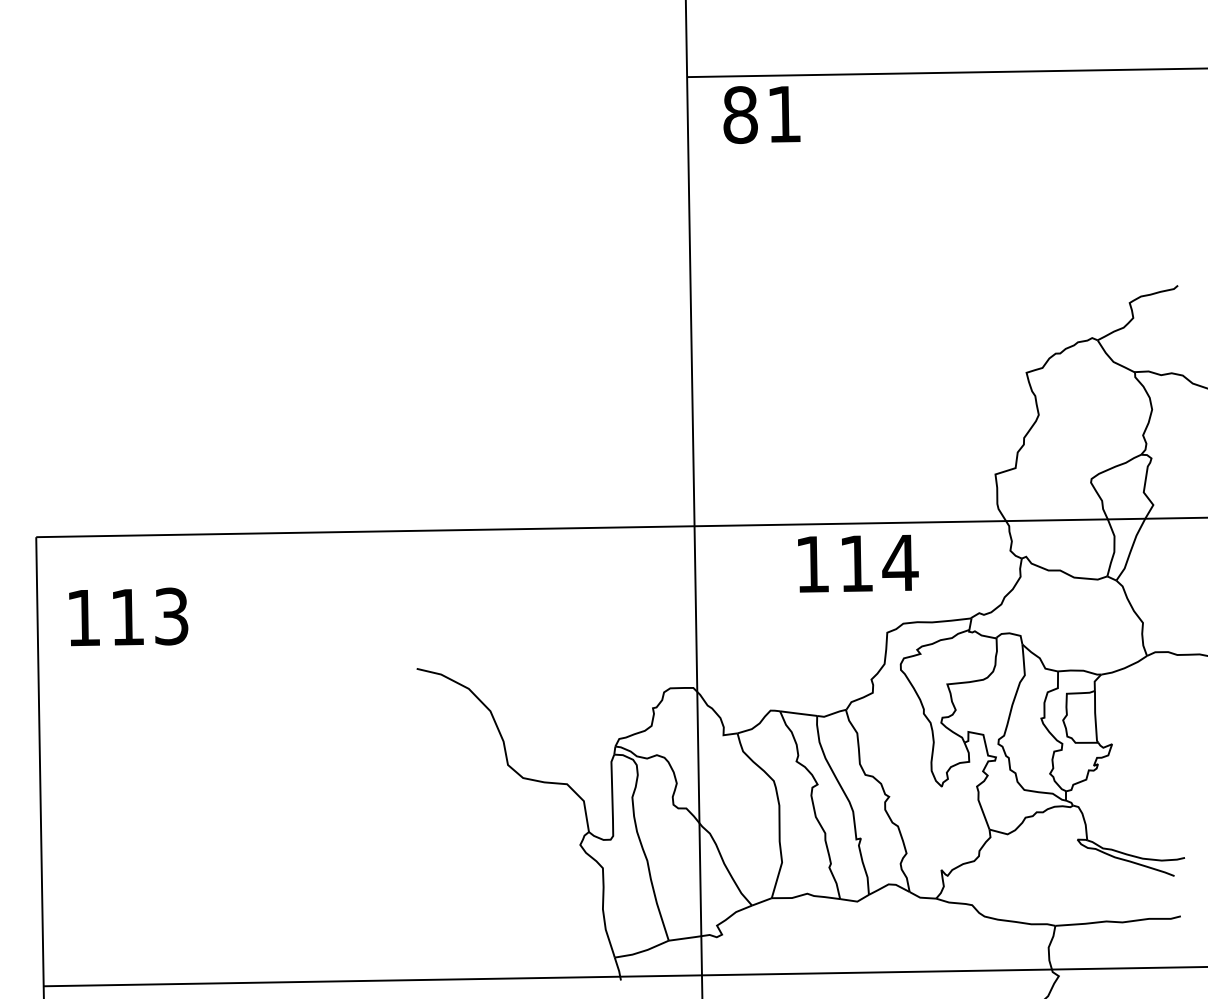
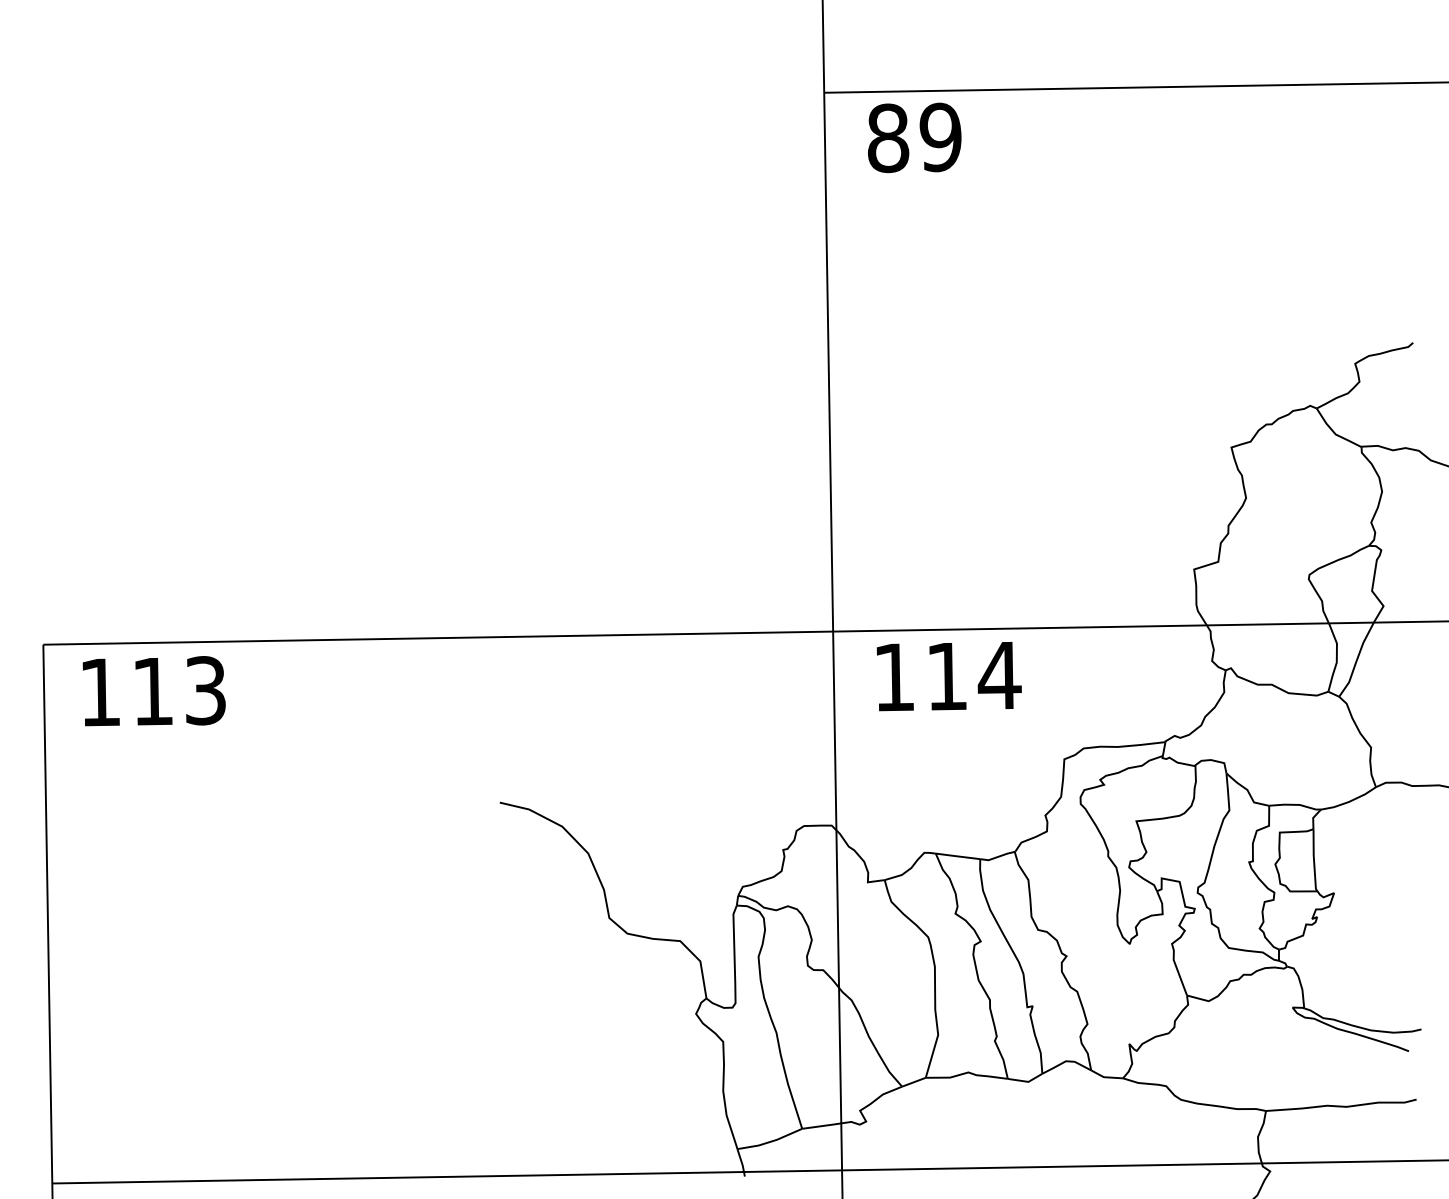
text: (783, 114) -> (939, 137), 81 -> 89
text: (858, 563) -> (949, 676), moved
text: (128, 616) -> (154, 690), moved

